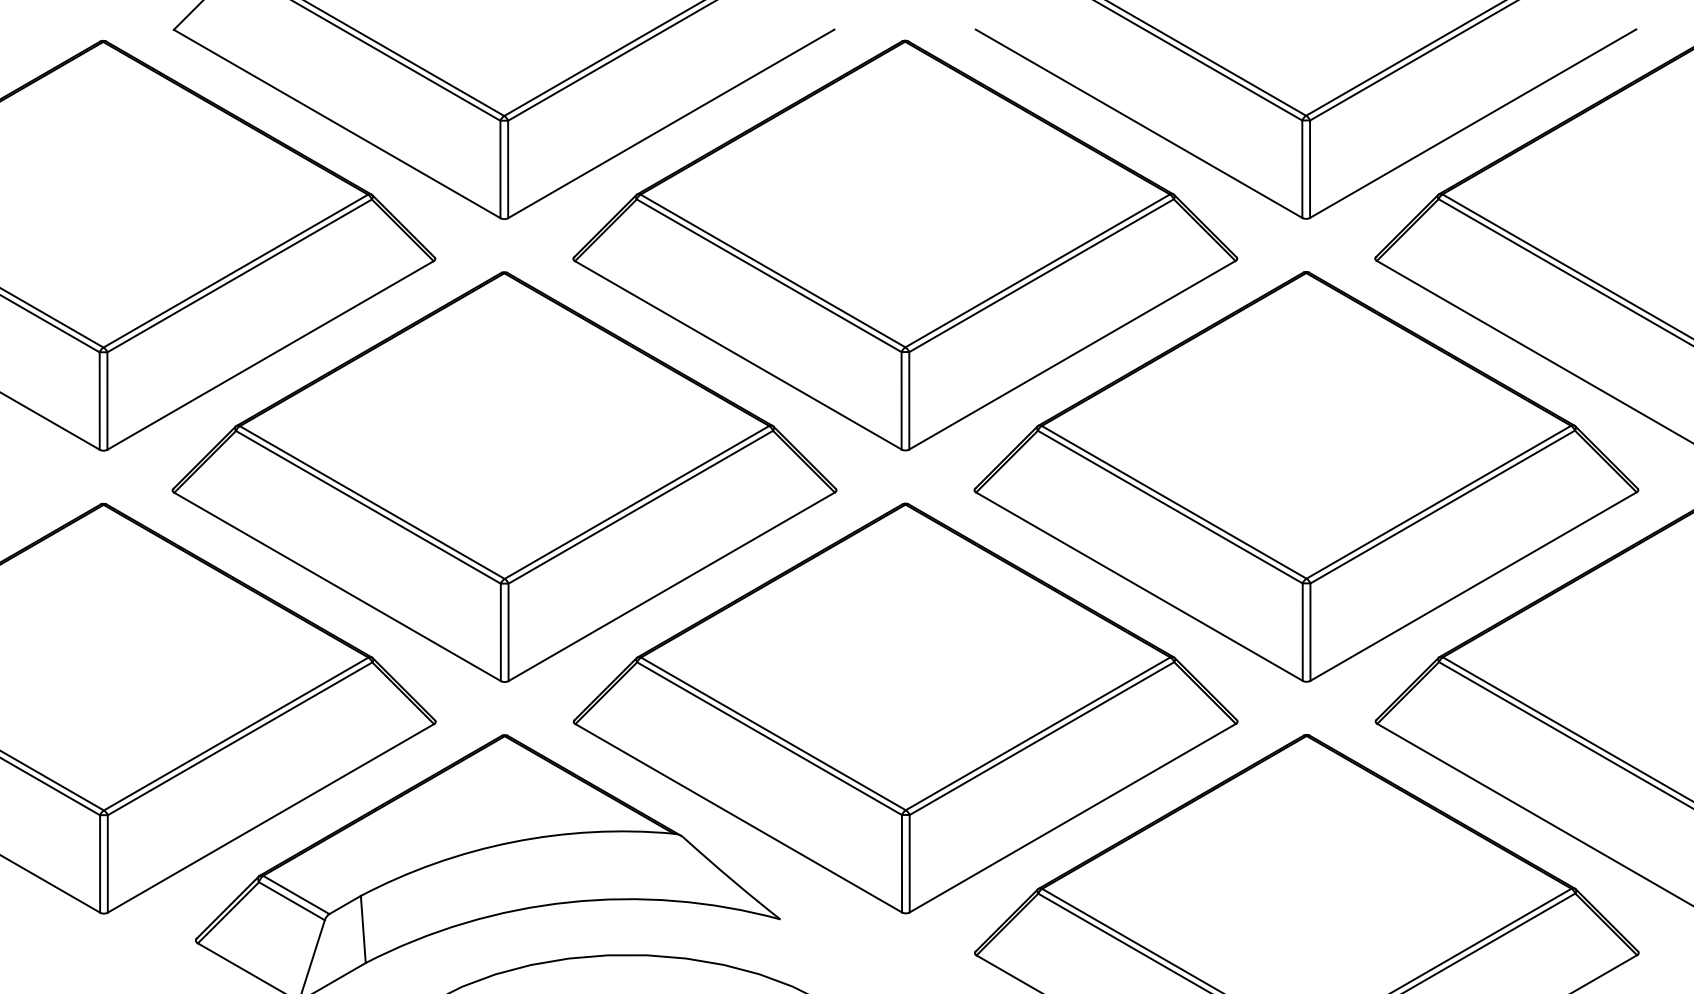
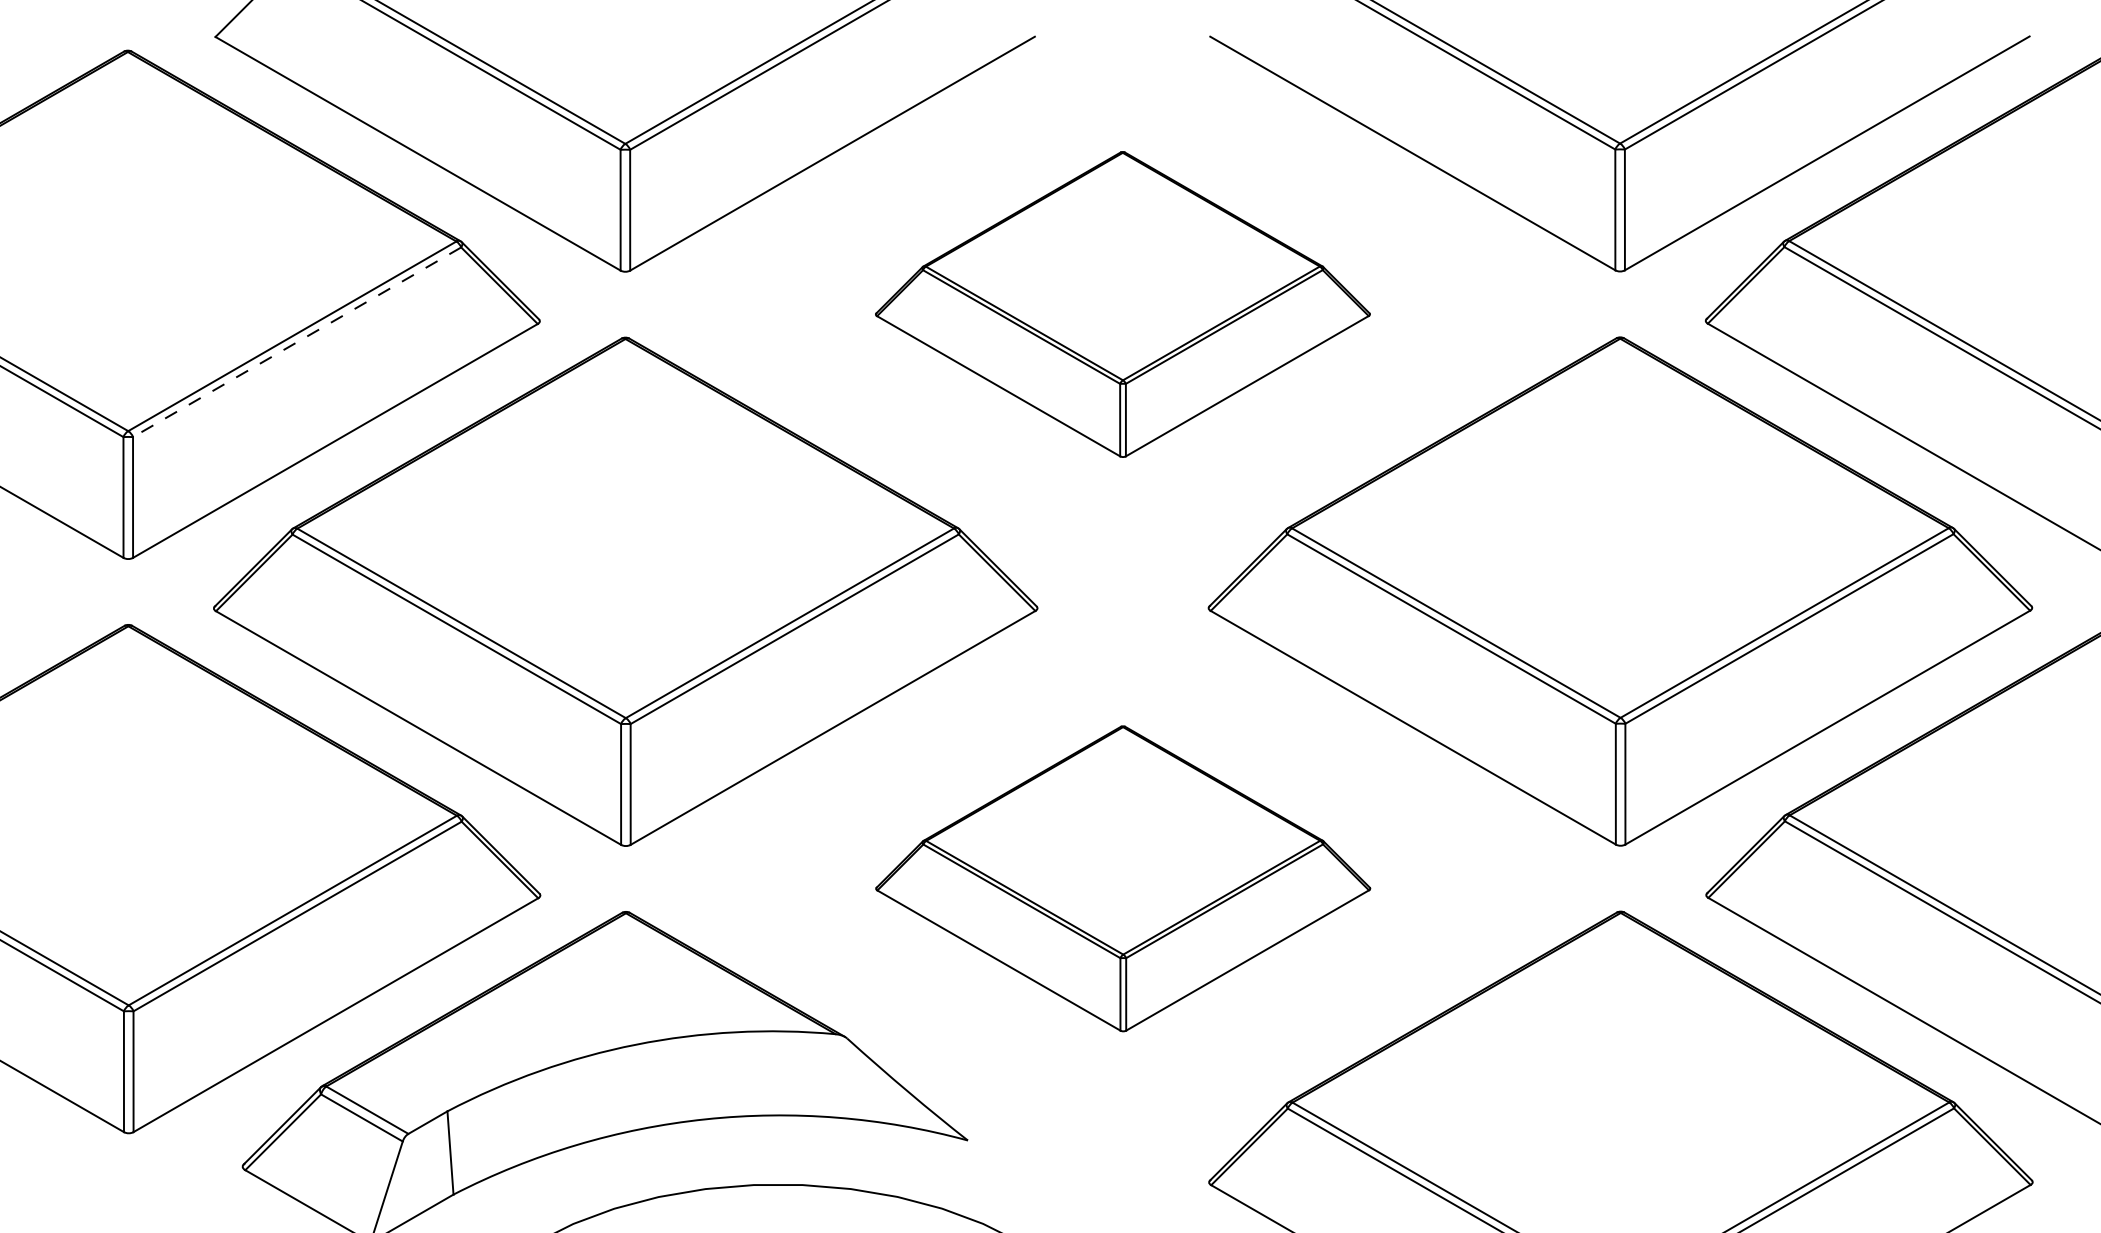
part: (905, 245) -> (1123, 304), size x0.6
line: (239, 275) -> (296, 341), solid -> dashed
part: (905, 708) -> (1123, 878), size x0.6

